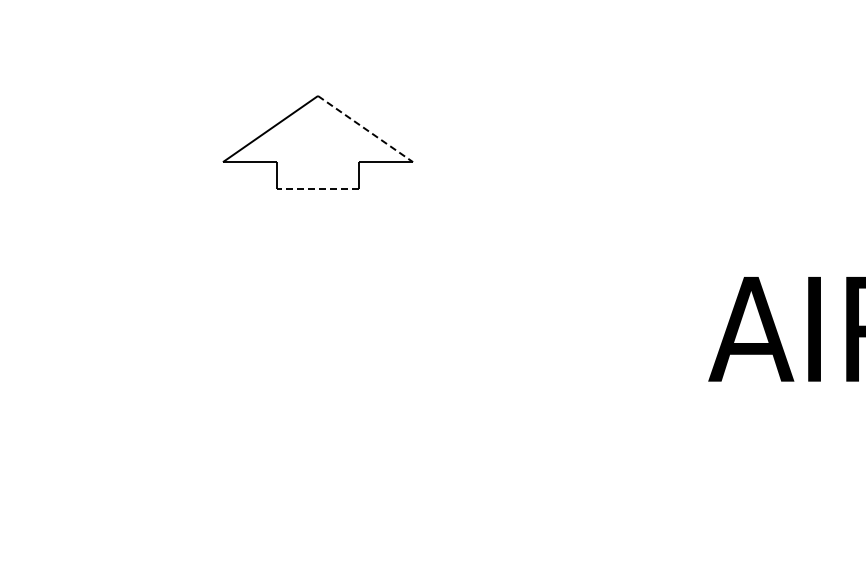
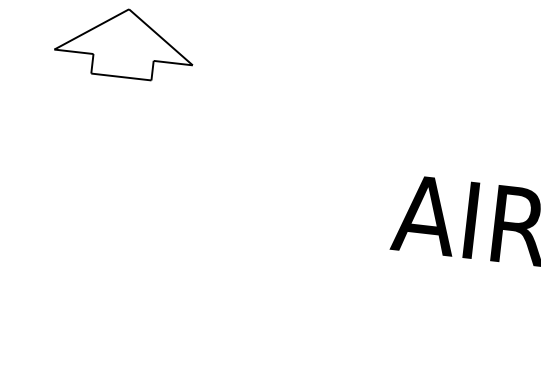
line: (365, 129) -> (160, 37), dashed -> solid
line: (317, 188) -> (121, 76), dashed -> solid

